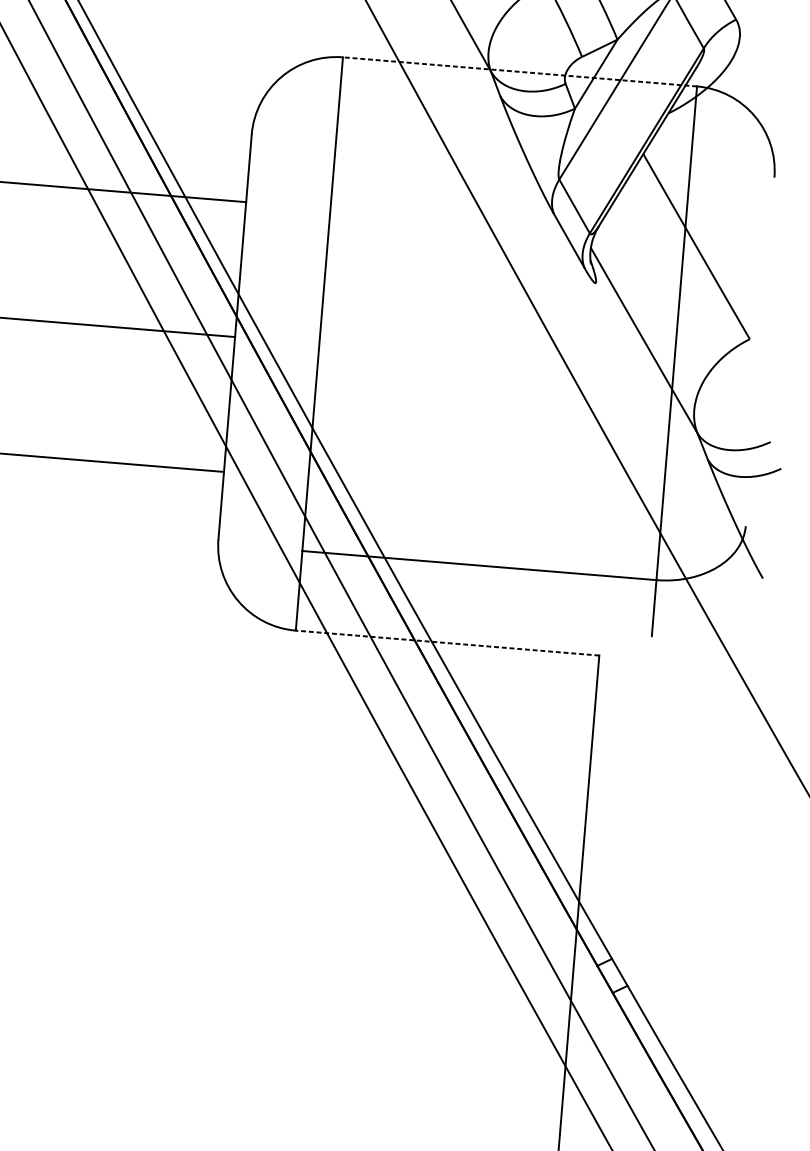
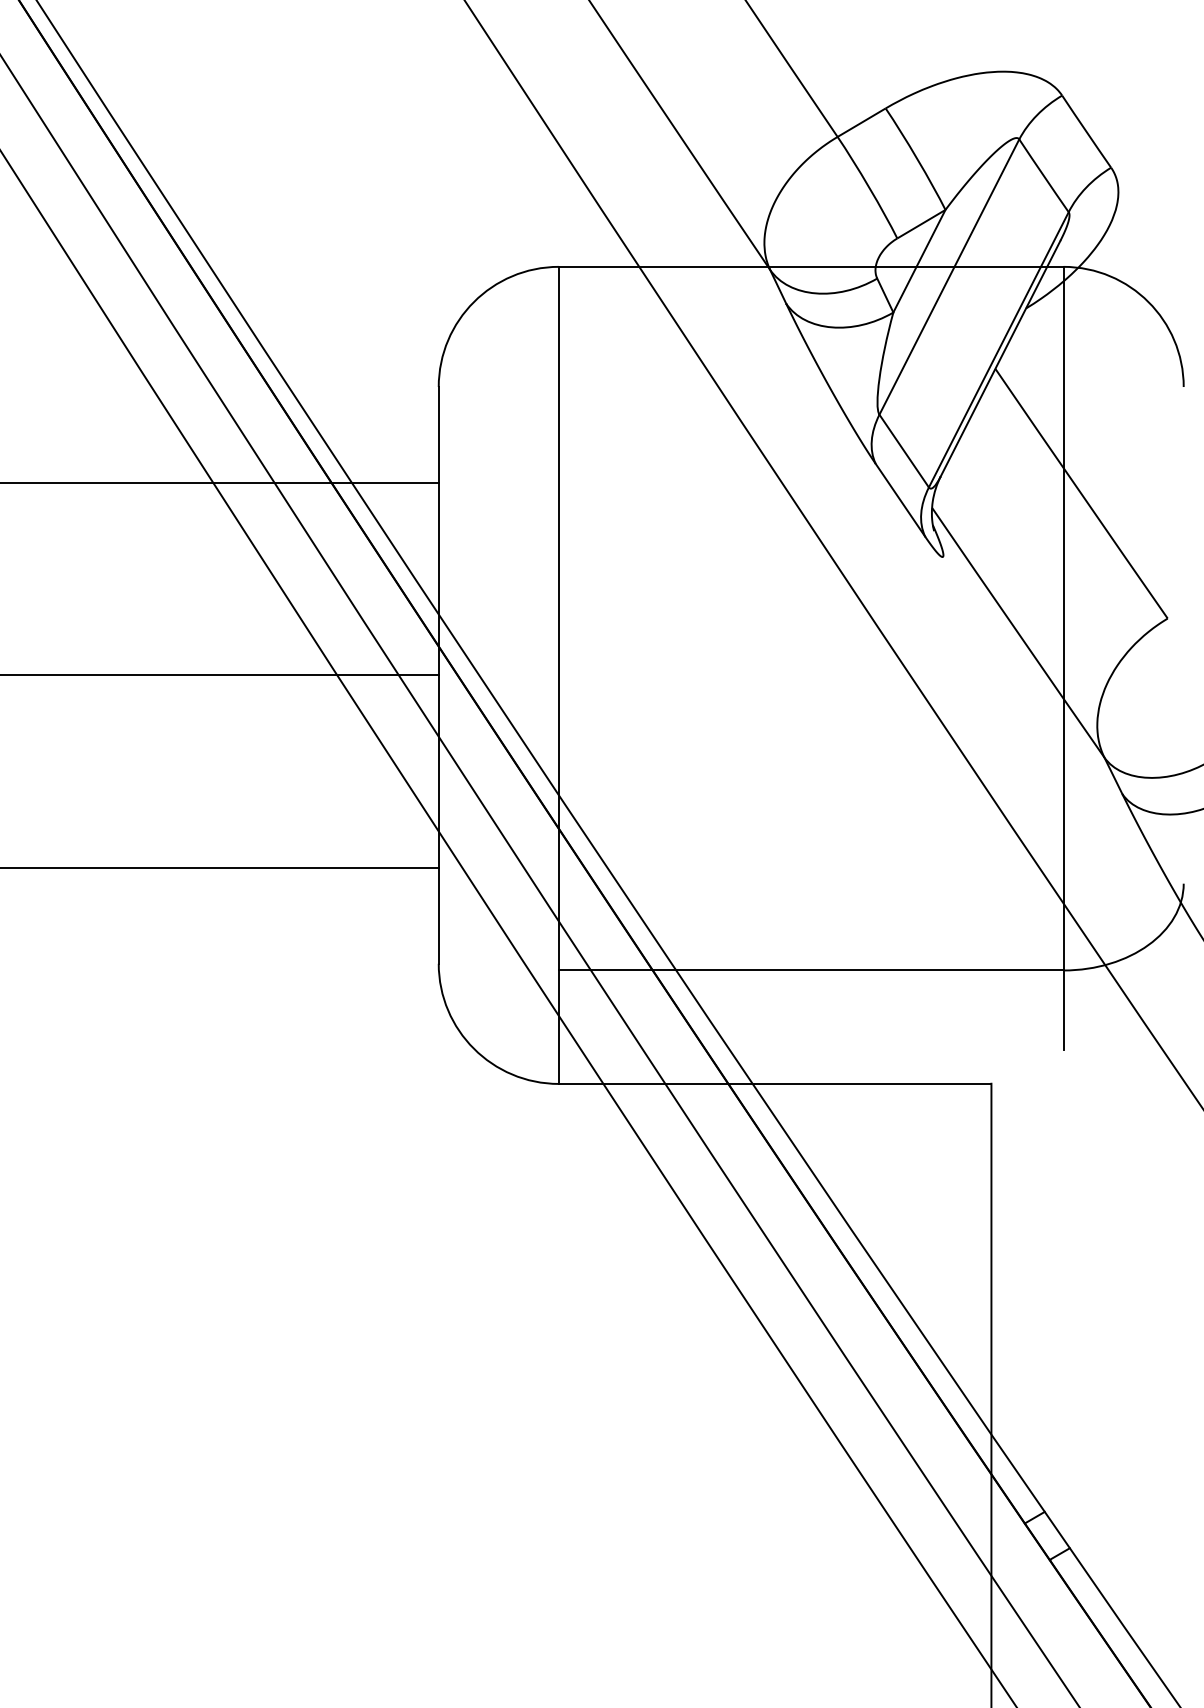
line: (519, 71) -> (810, 266), dashed -> solid
line: (447, 642) -> (774, 1083), dashed -> solid

